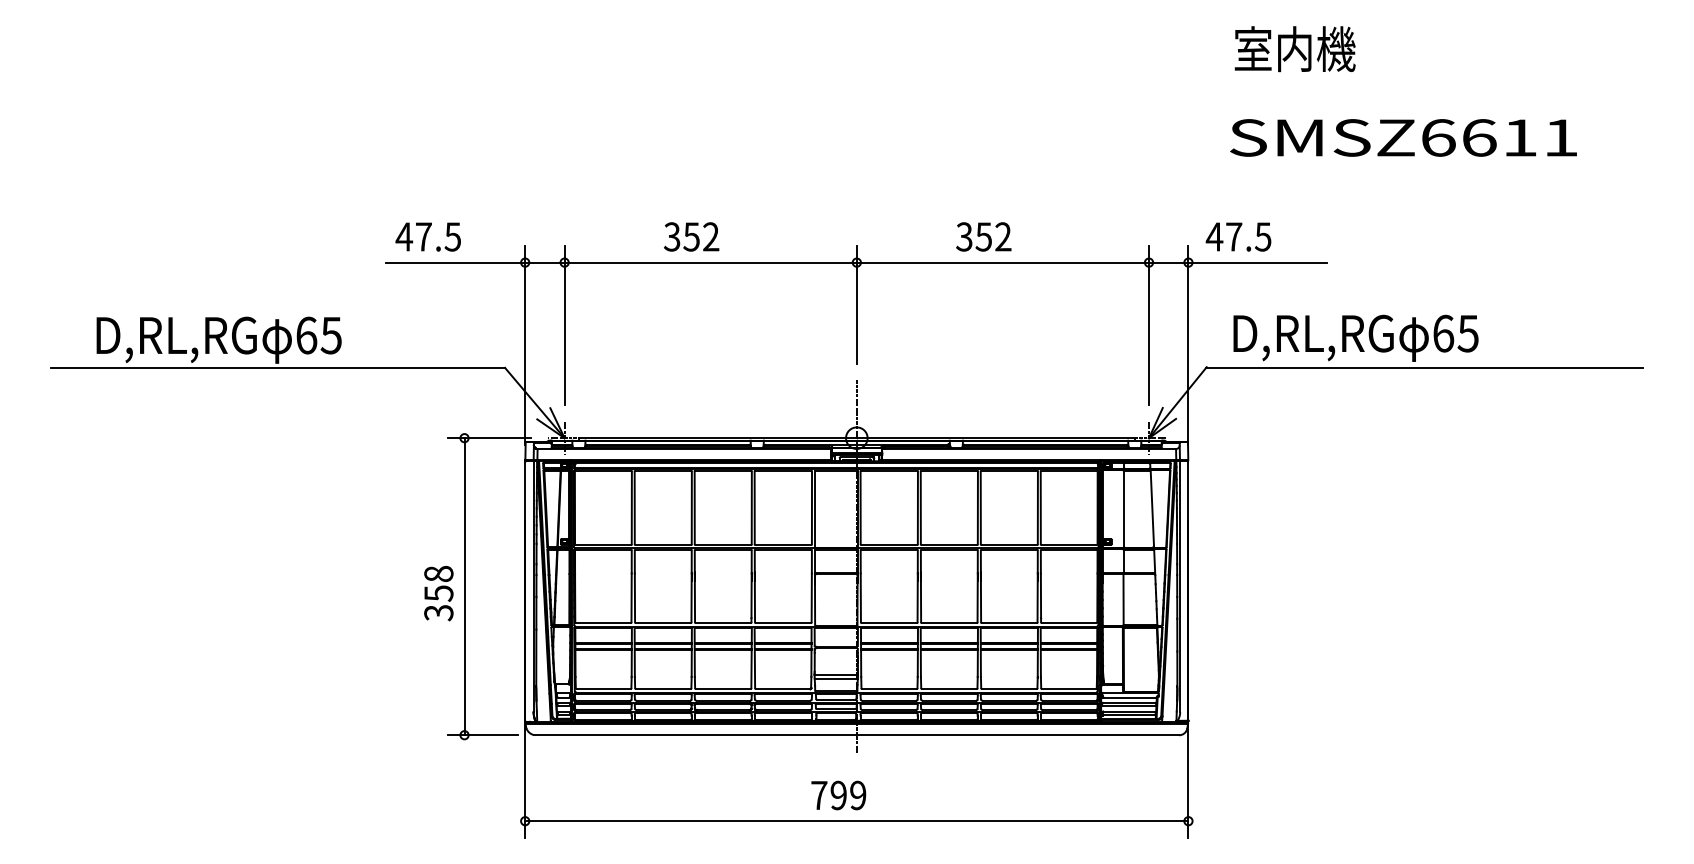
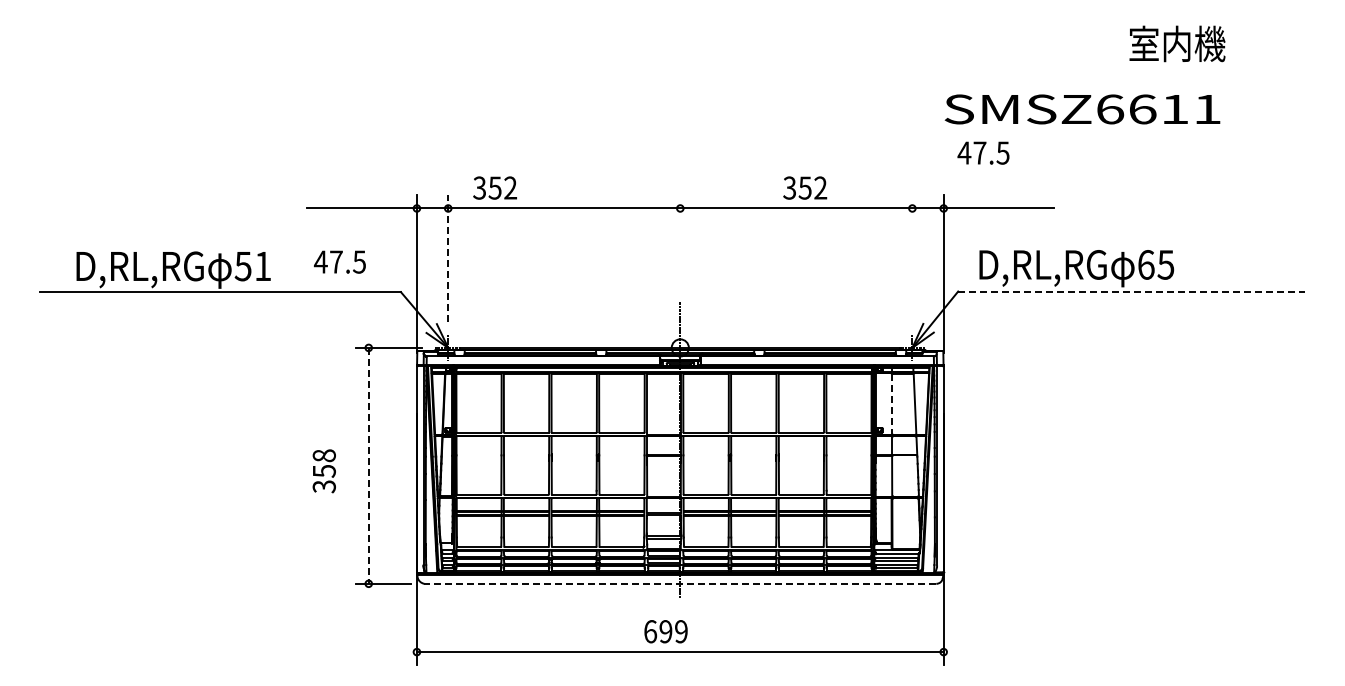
text: (1295, 48) -> (1177, 43), moved
text: (1403, 138) -> (1082, 109), moved
text: (427, 236) -> (339, 261), moved
text: (690, 236) -> (494, 187), moved
text: (984, 236) -> (805, 187), moved
text: (1238, 236) -> (983, 152), moved
line: (857, 304) -> (680, 241), removed
line: (564, 324) -> (448, 257), solid -> dashed
line: (1149, 325) -> (912, 258), removed
text: (318, 335) -> (252, 266), 65 -> 51
line: (1424, 368) -> (1131, 292), solid -> dashed
line: (1124, 509) -> (892, 404), solid -> dashed
line: (464, 586) -> (368, 465), solid -> dashed
text: (437, 593) -> (323, 471), moved
line: (857, 734) -> (680, 583), solid -> dashed
text: (819, 795) -> (650, 631), 799 -> 699

